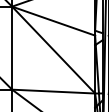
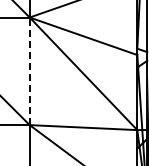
line: (11, 48) -> (29, 71), solid -> dashed

